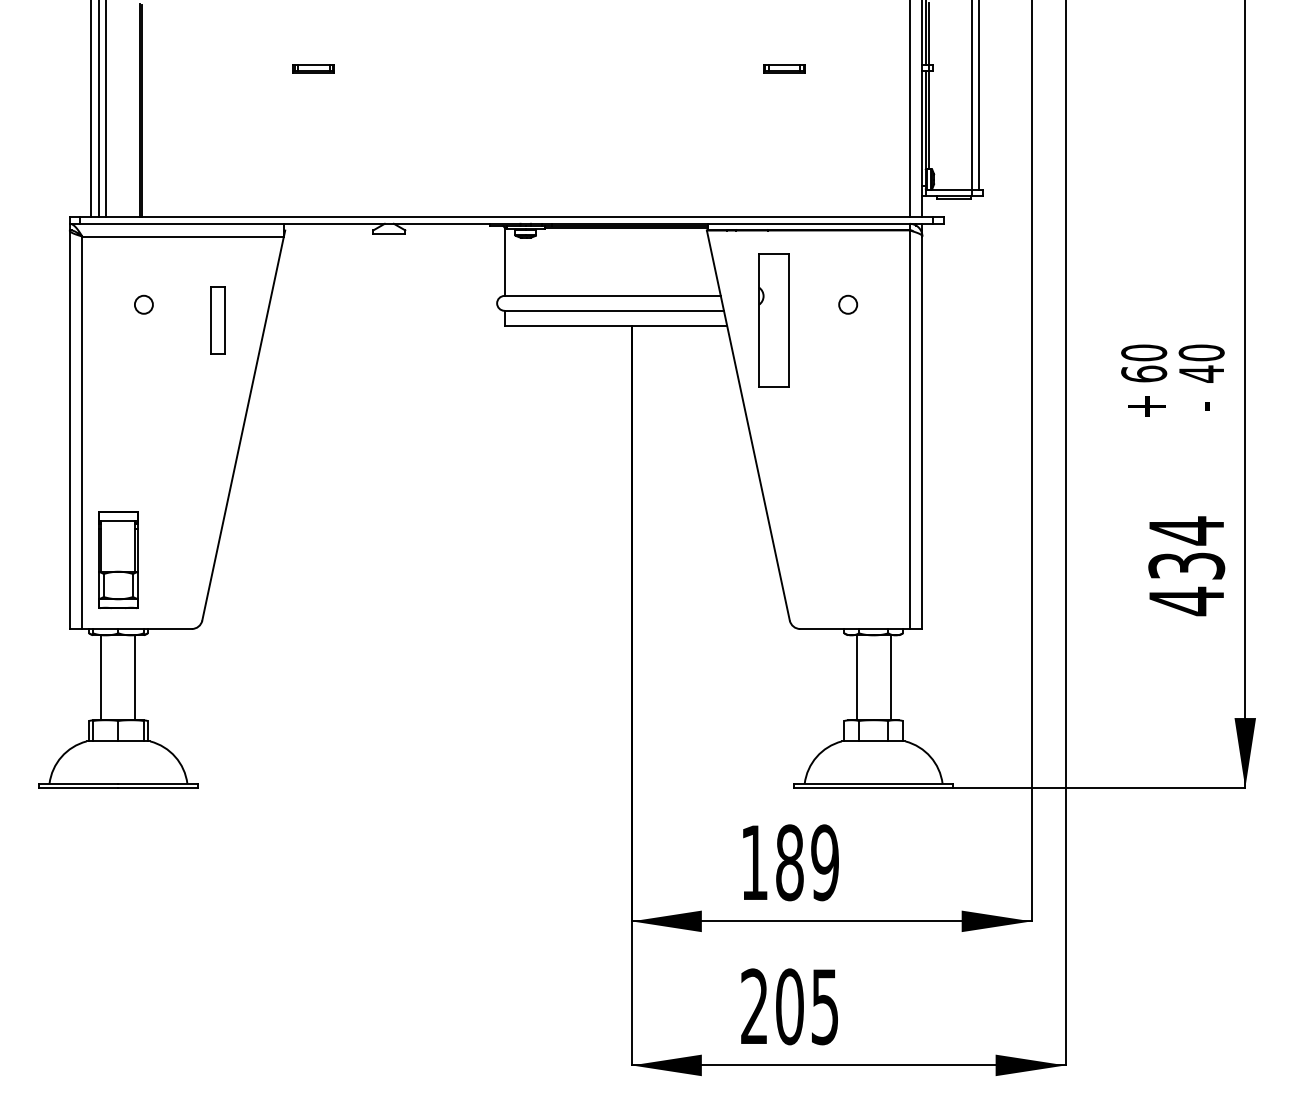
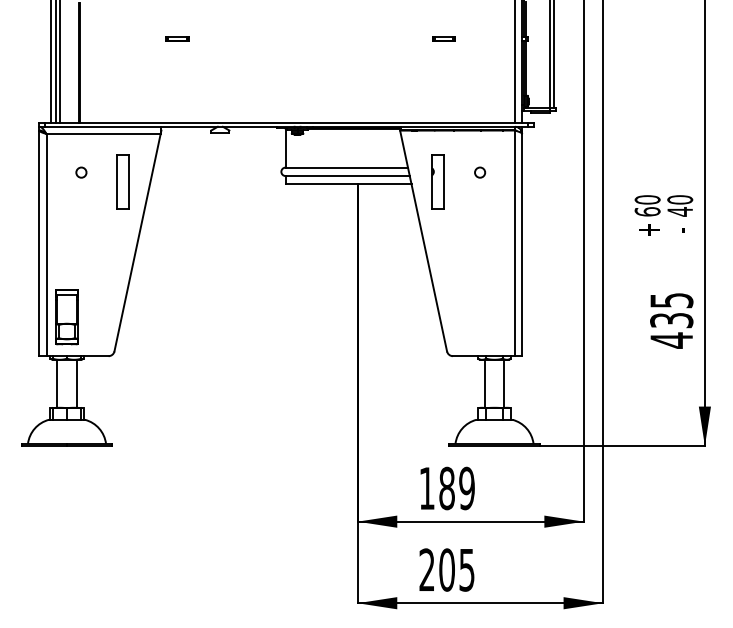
part: (216, 320) -> (122, 181), size x1.43
part: (772, 320) -> (437, 181), size x0.71
text: (1186, 530) -> (671, 300), 434 -> 435

